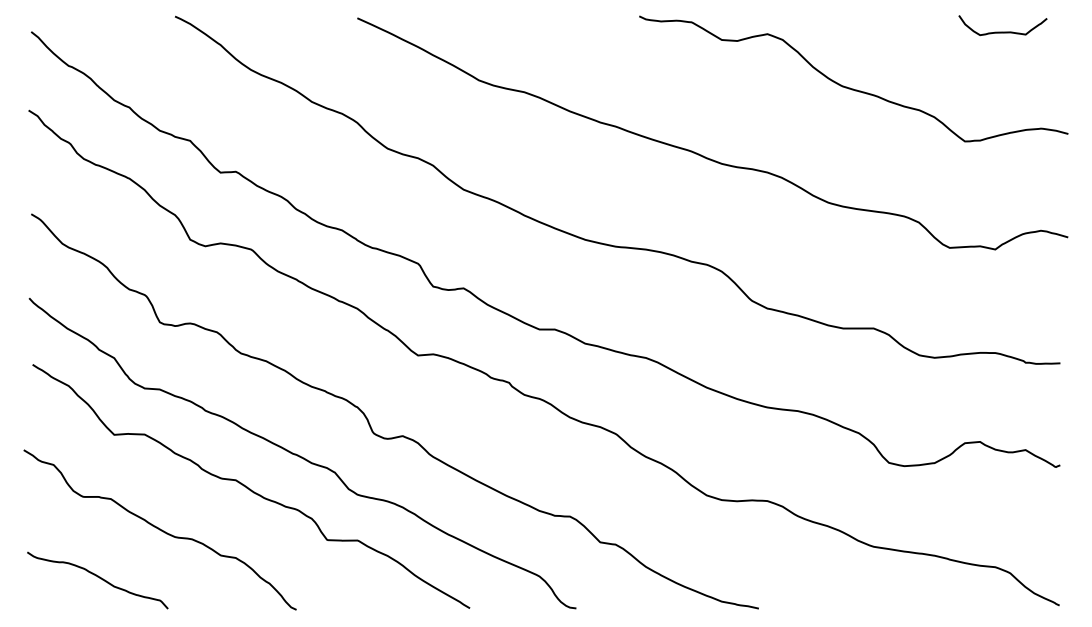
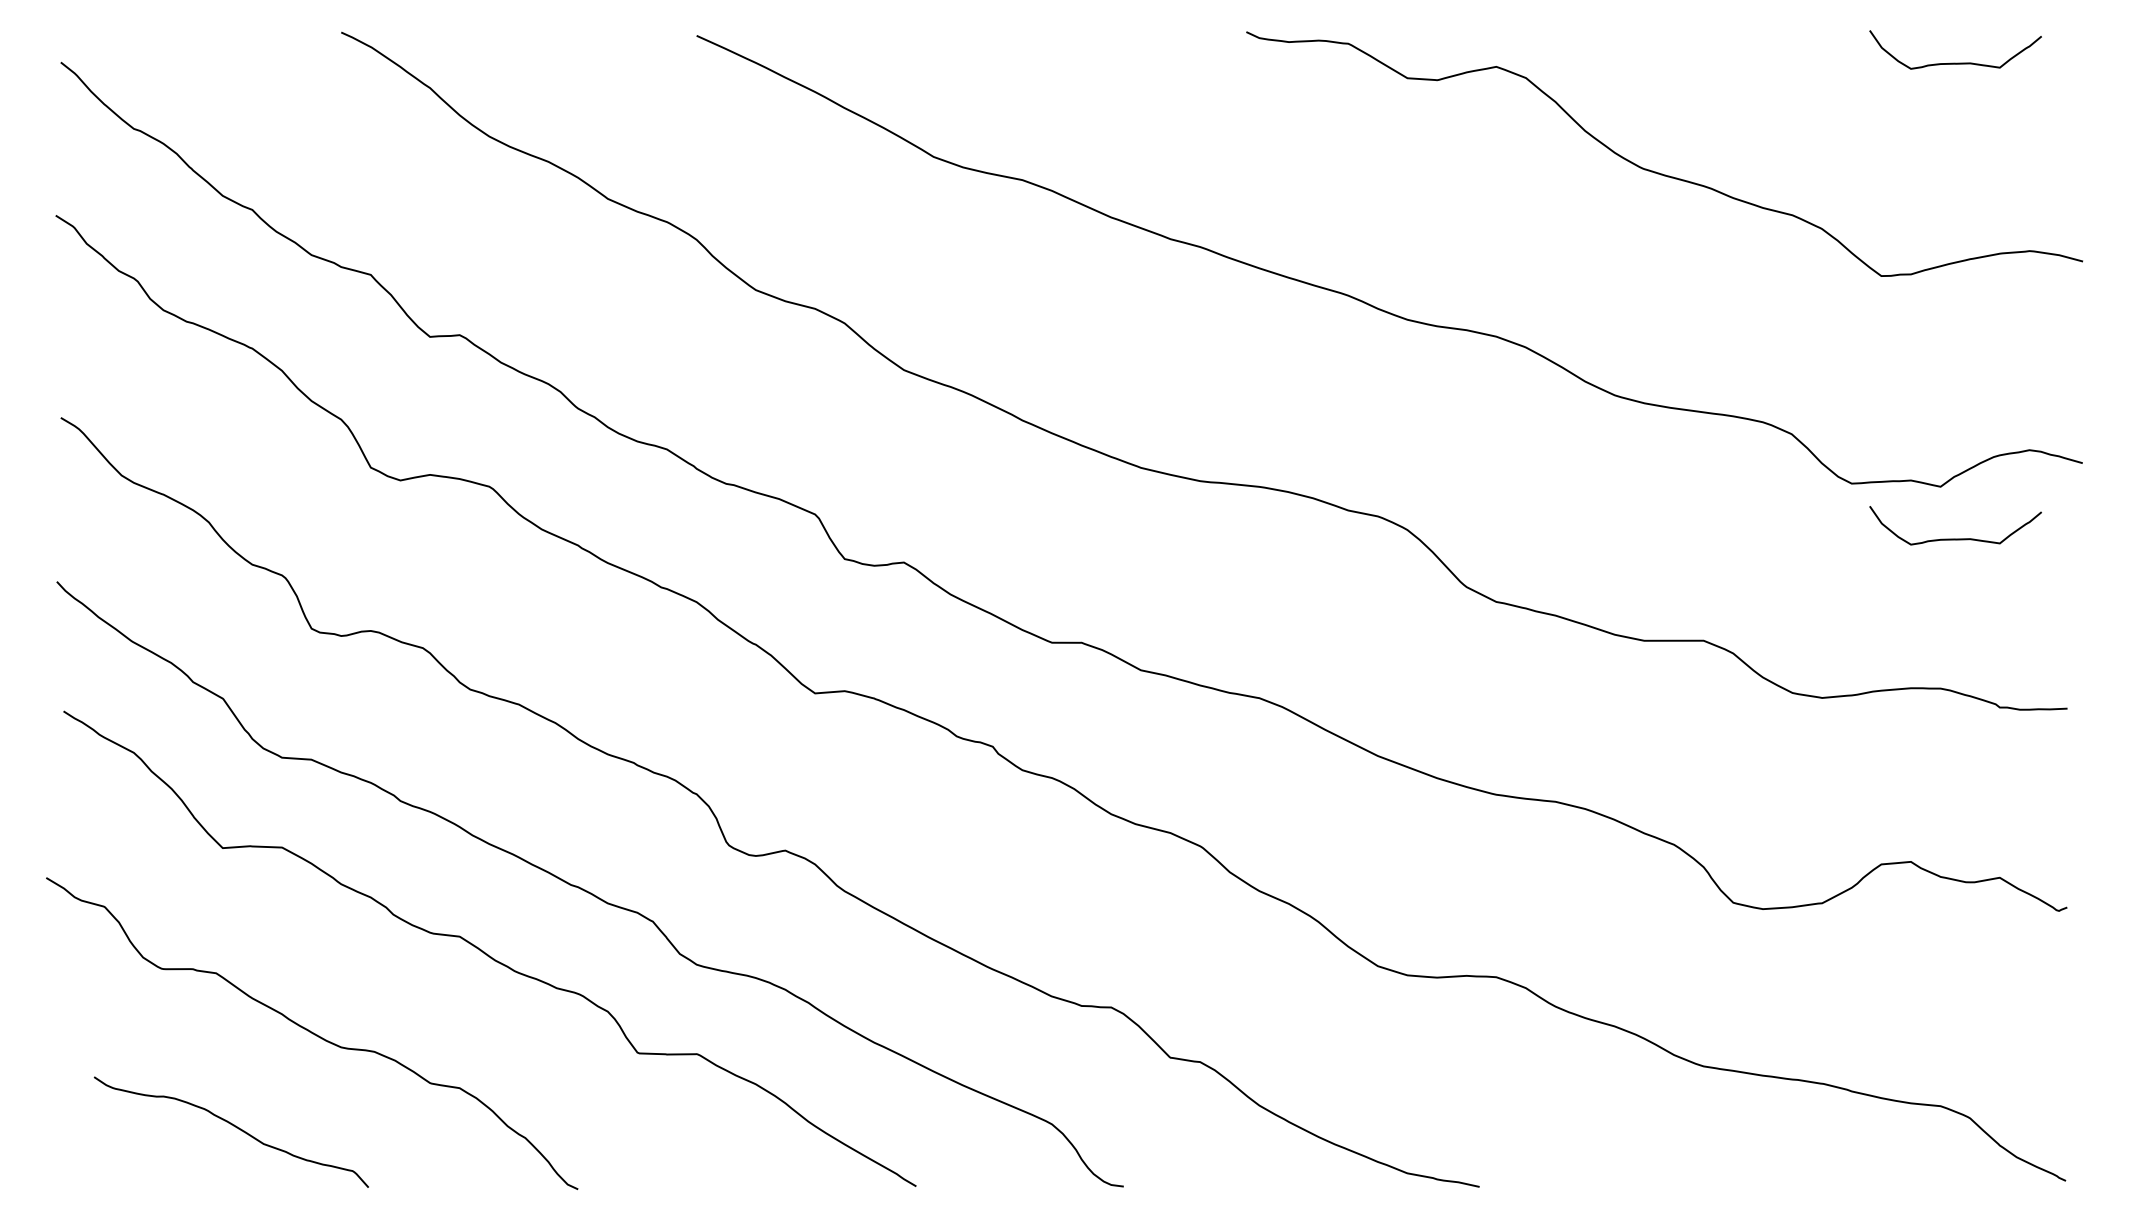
curve: (1002, 275) -> (1954, 537), added
curve: (99, 578) -> (234, 1128), moved

